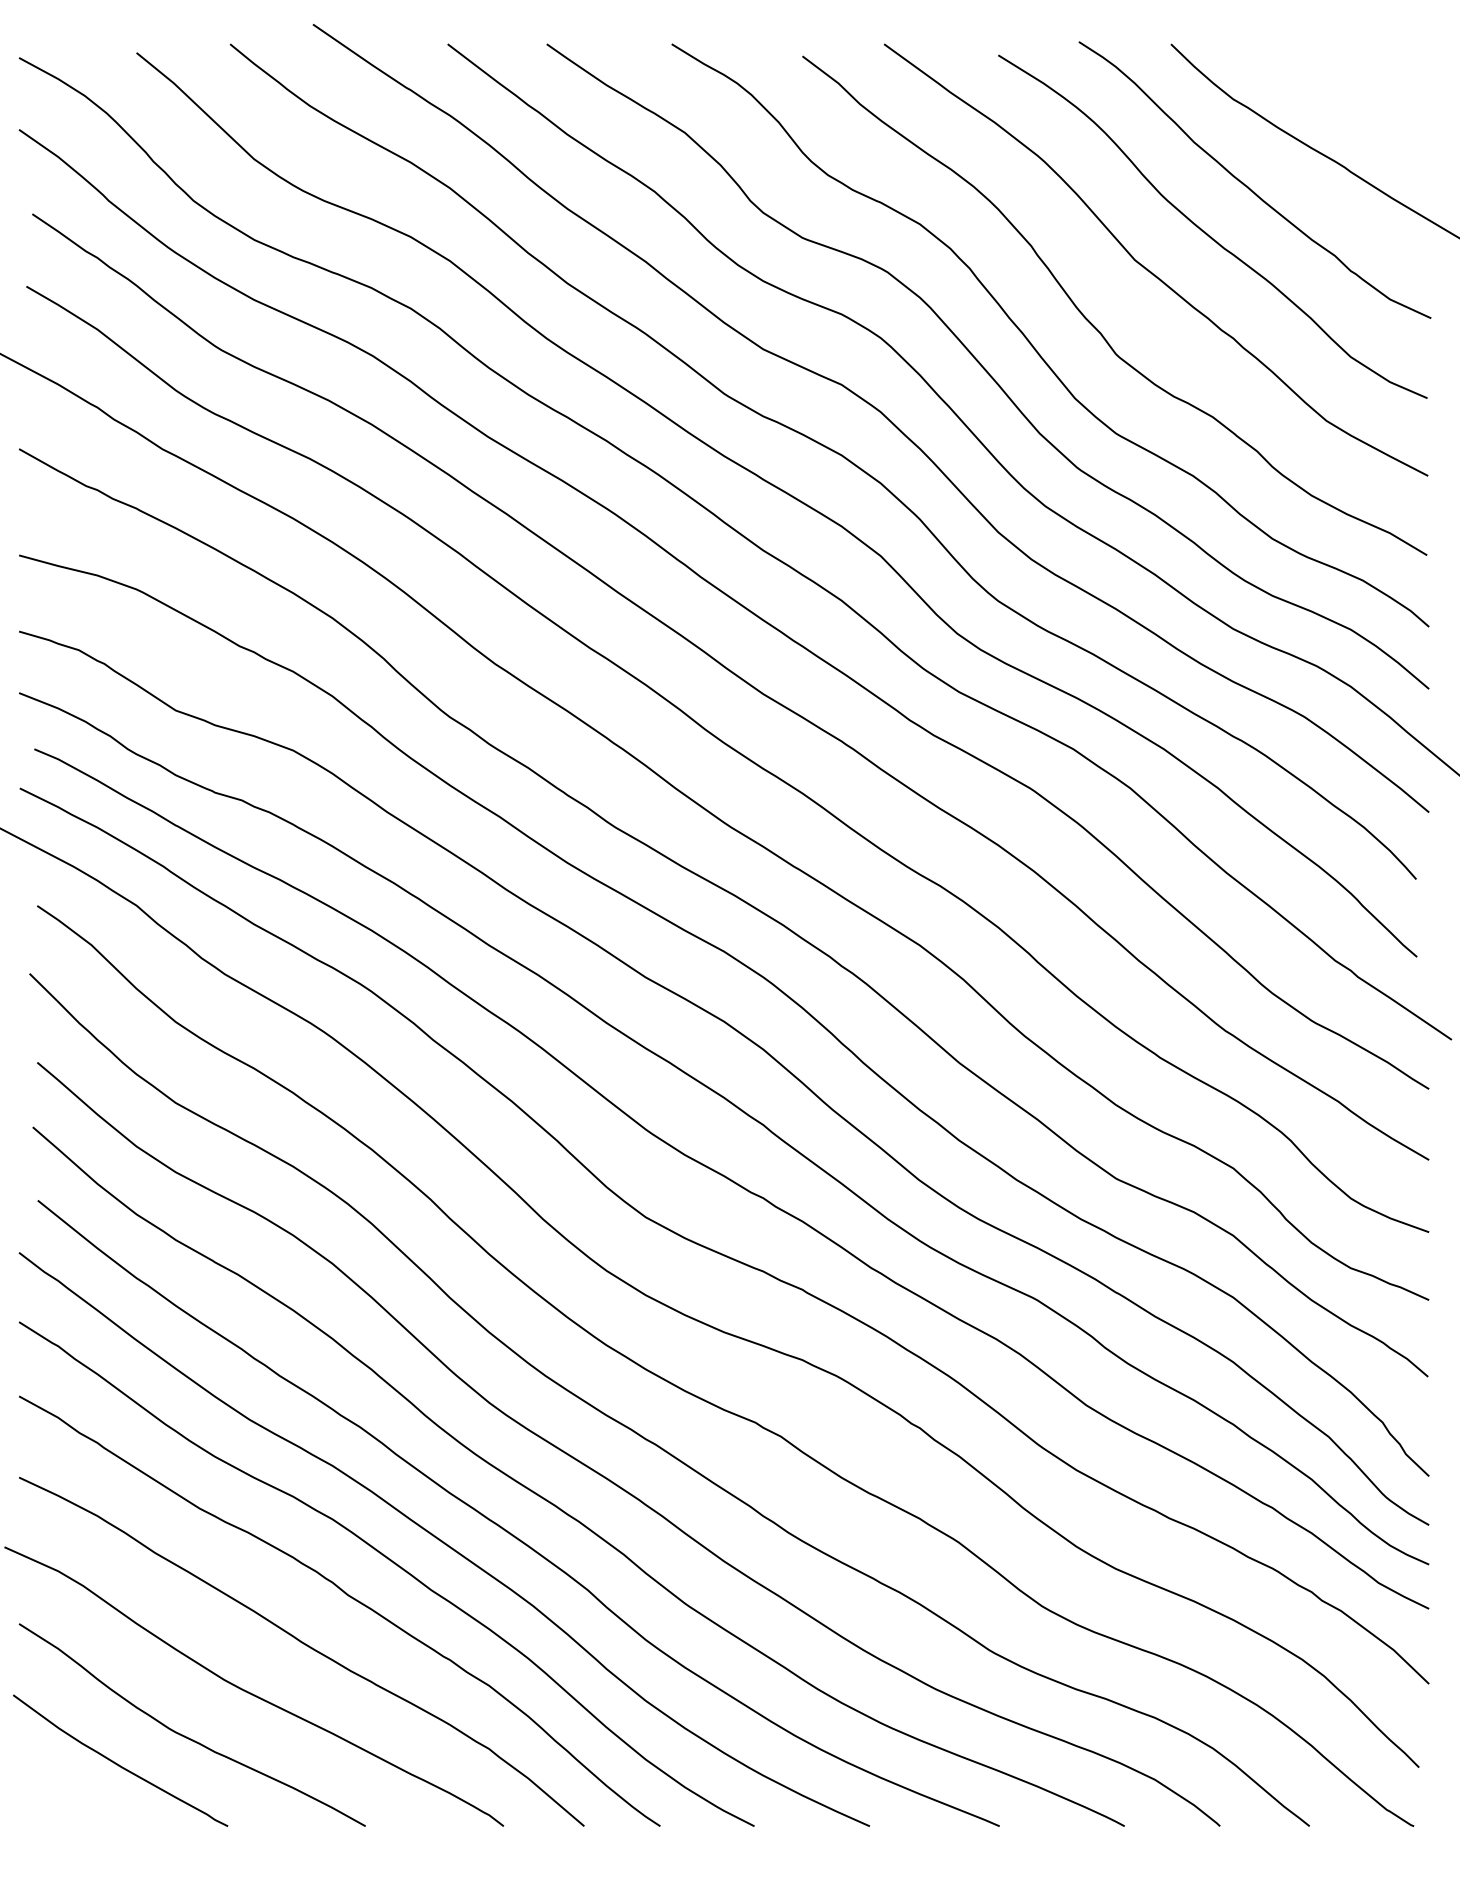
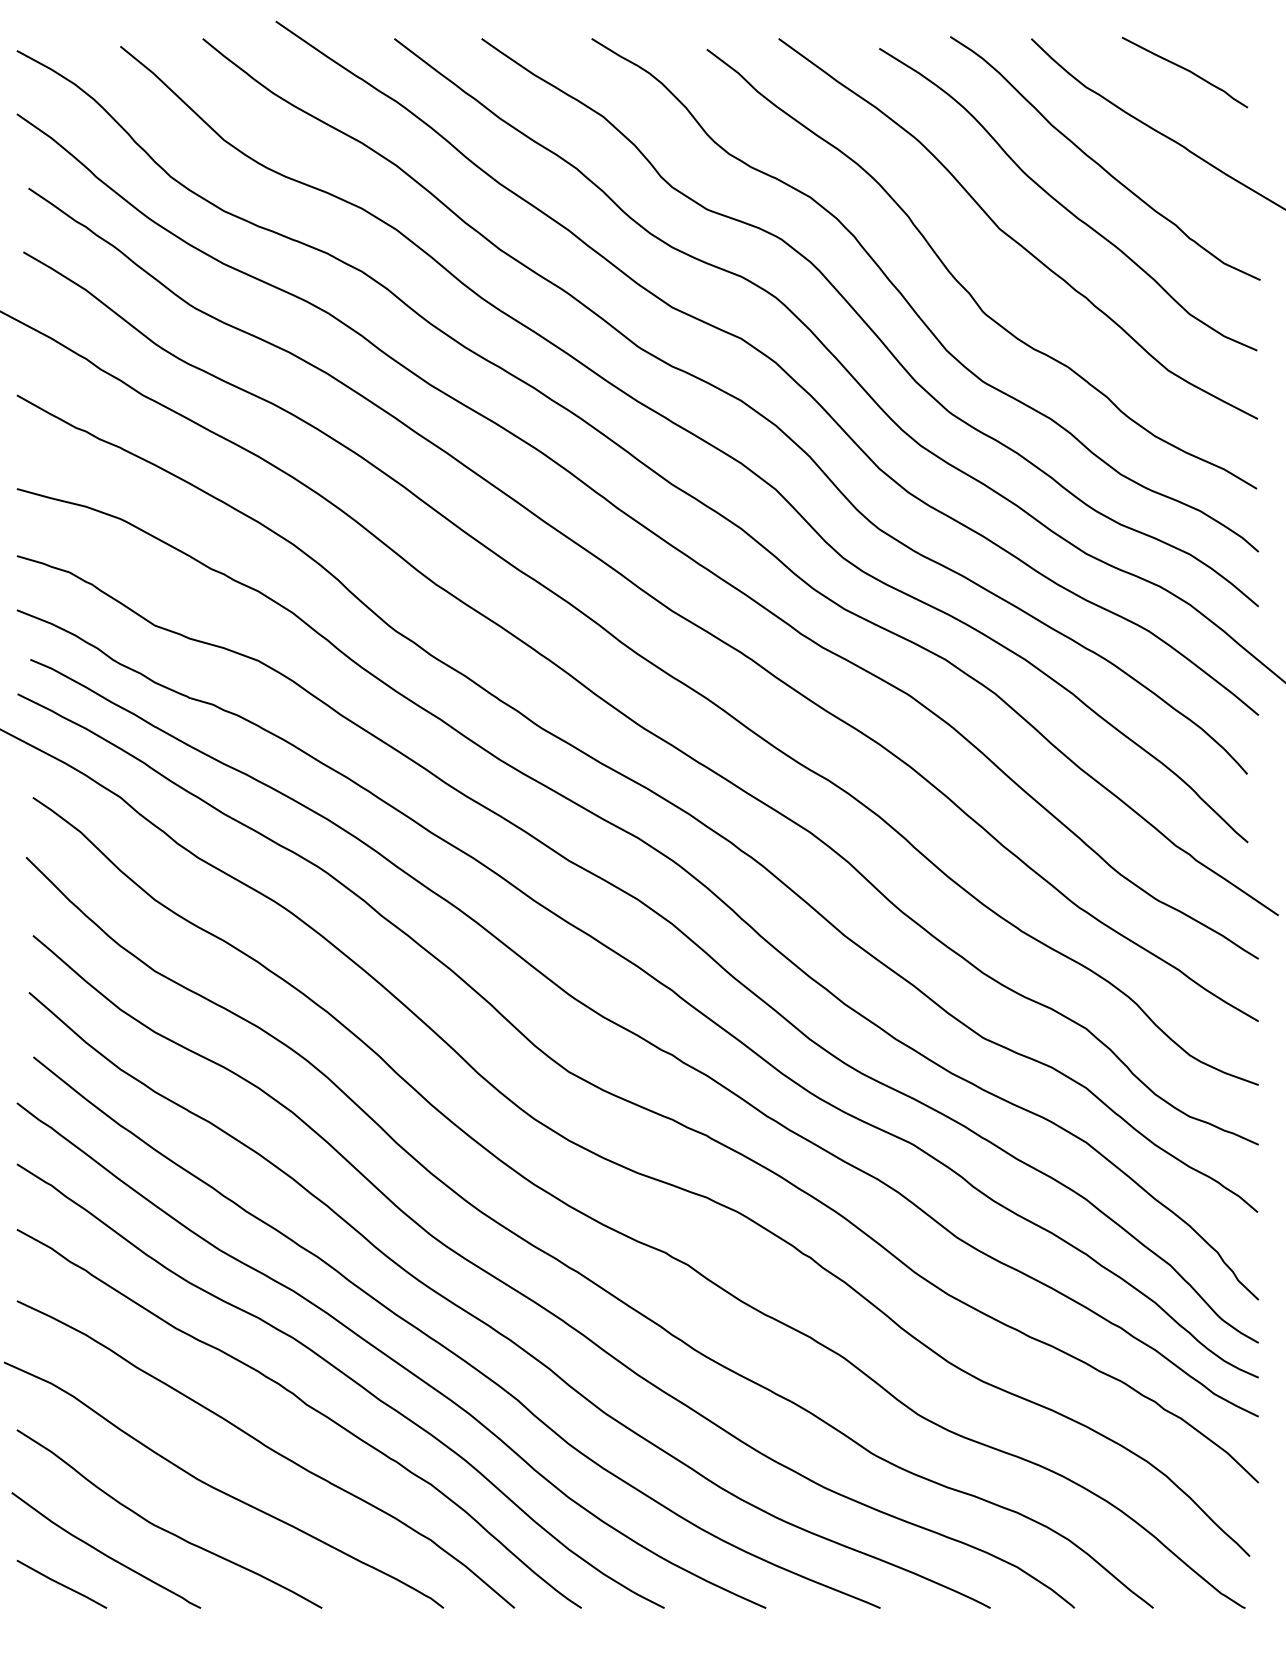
curve: (1346, 80) -> (1185, 70), added
line: (69, 1798) -> (61, 1583), added

